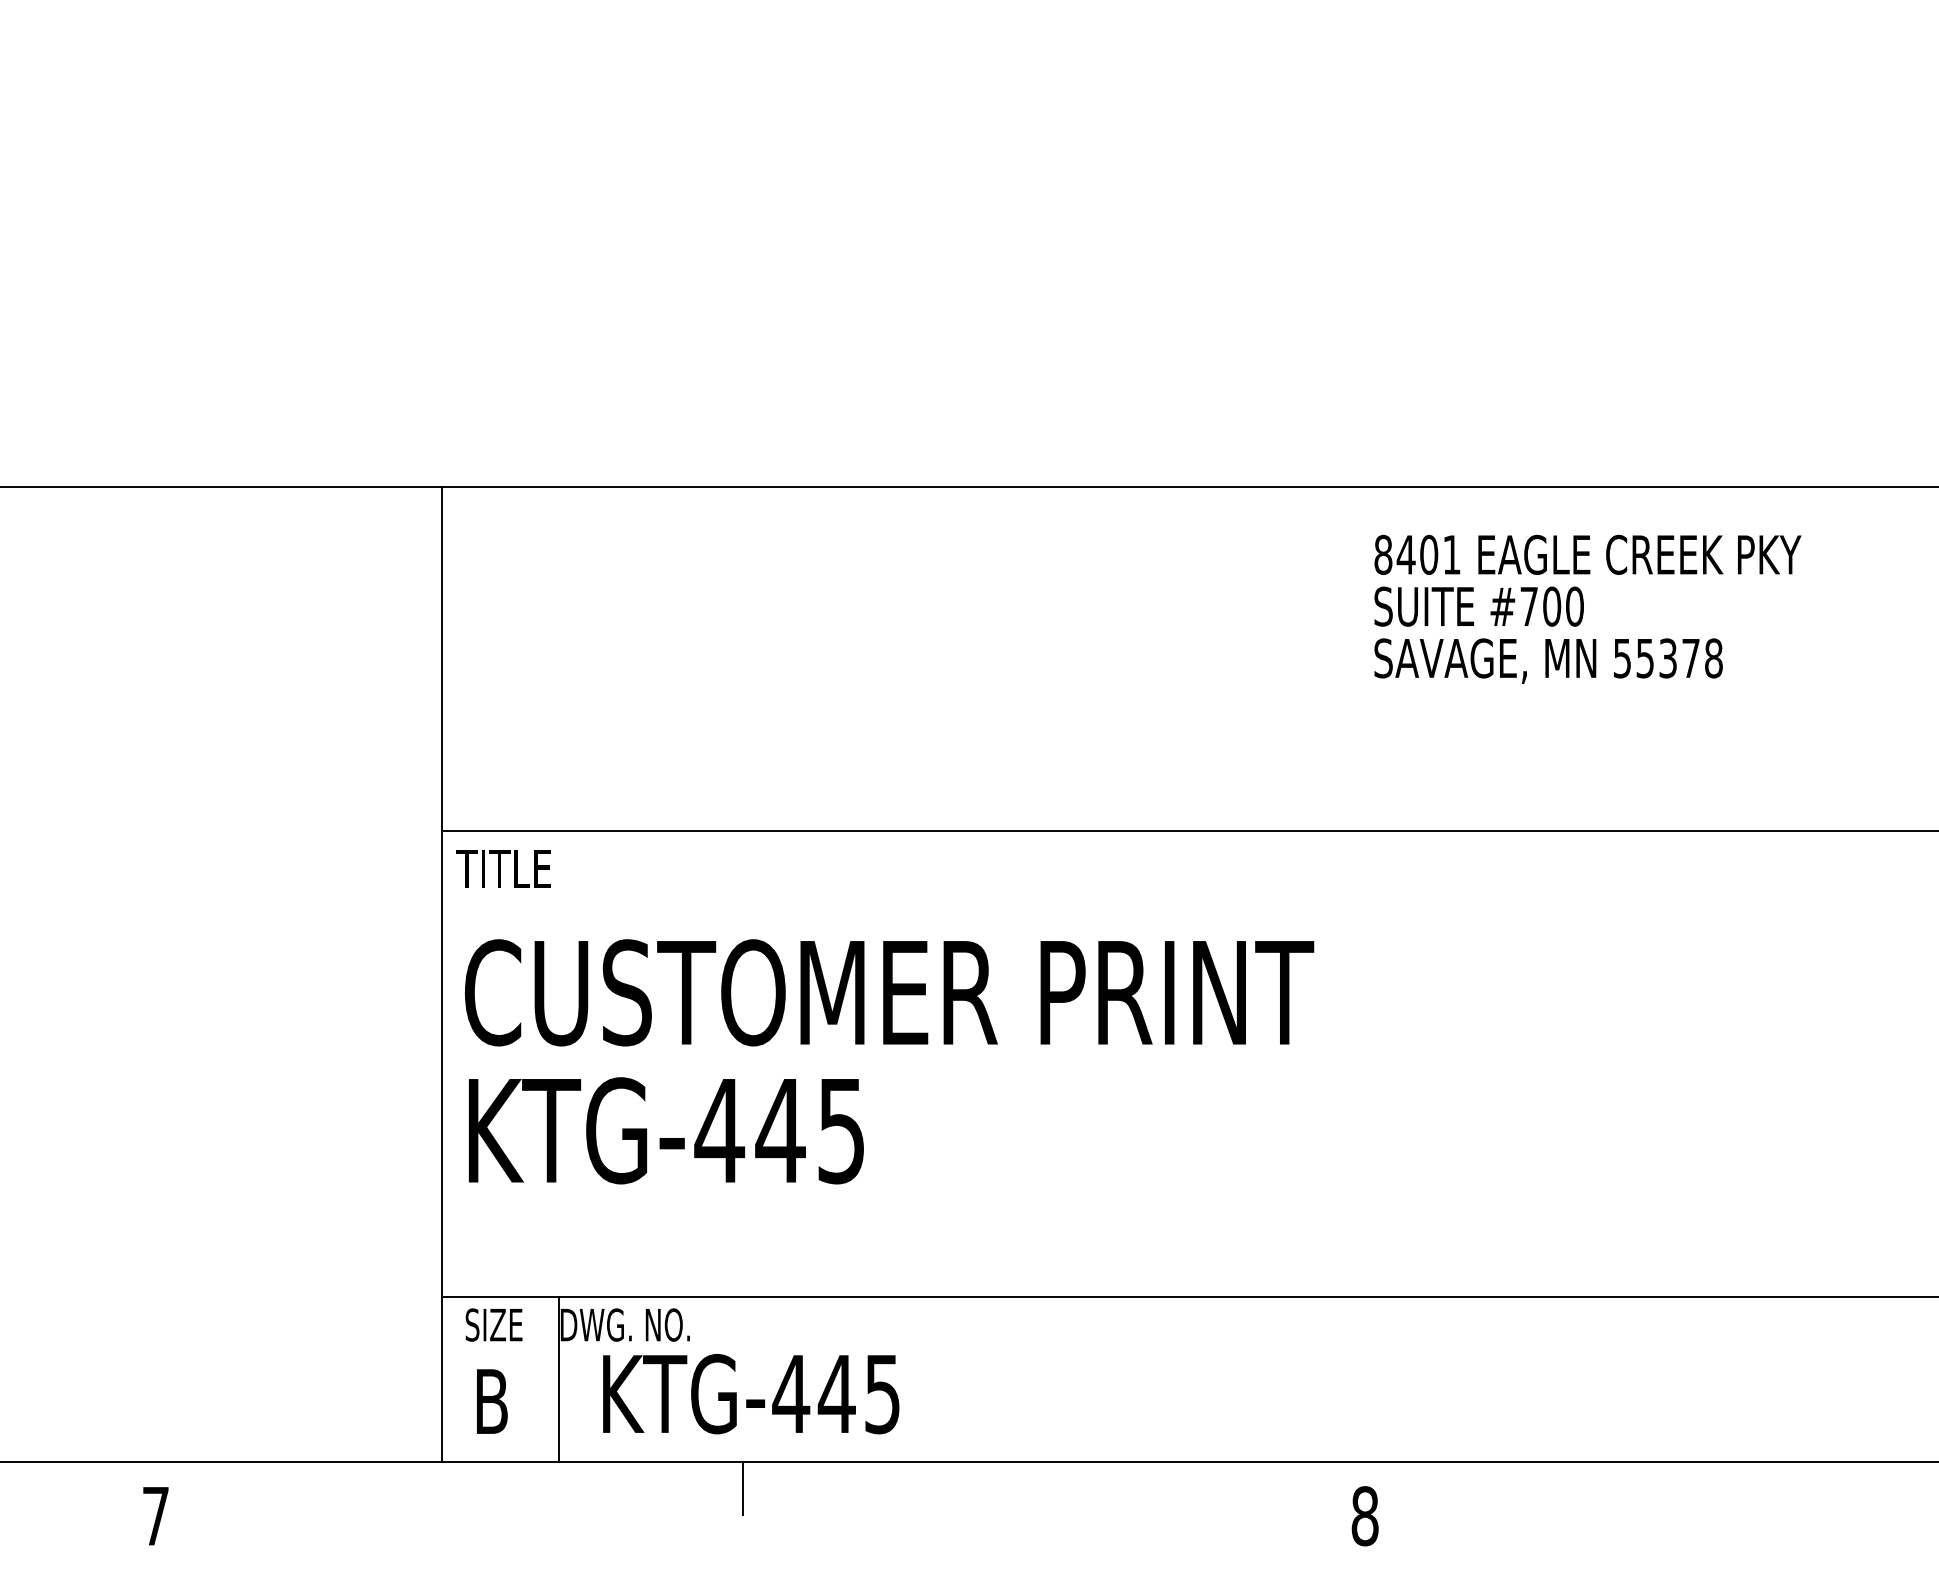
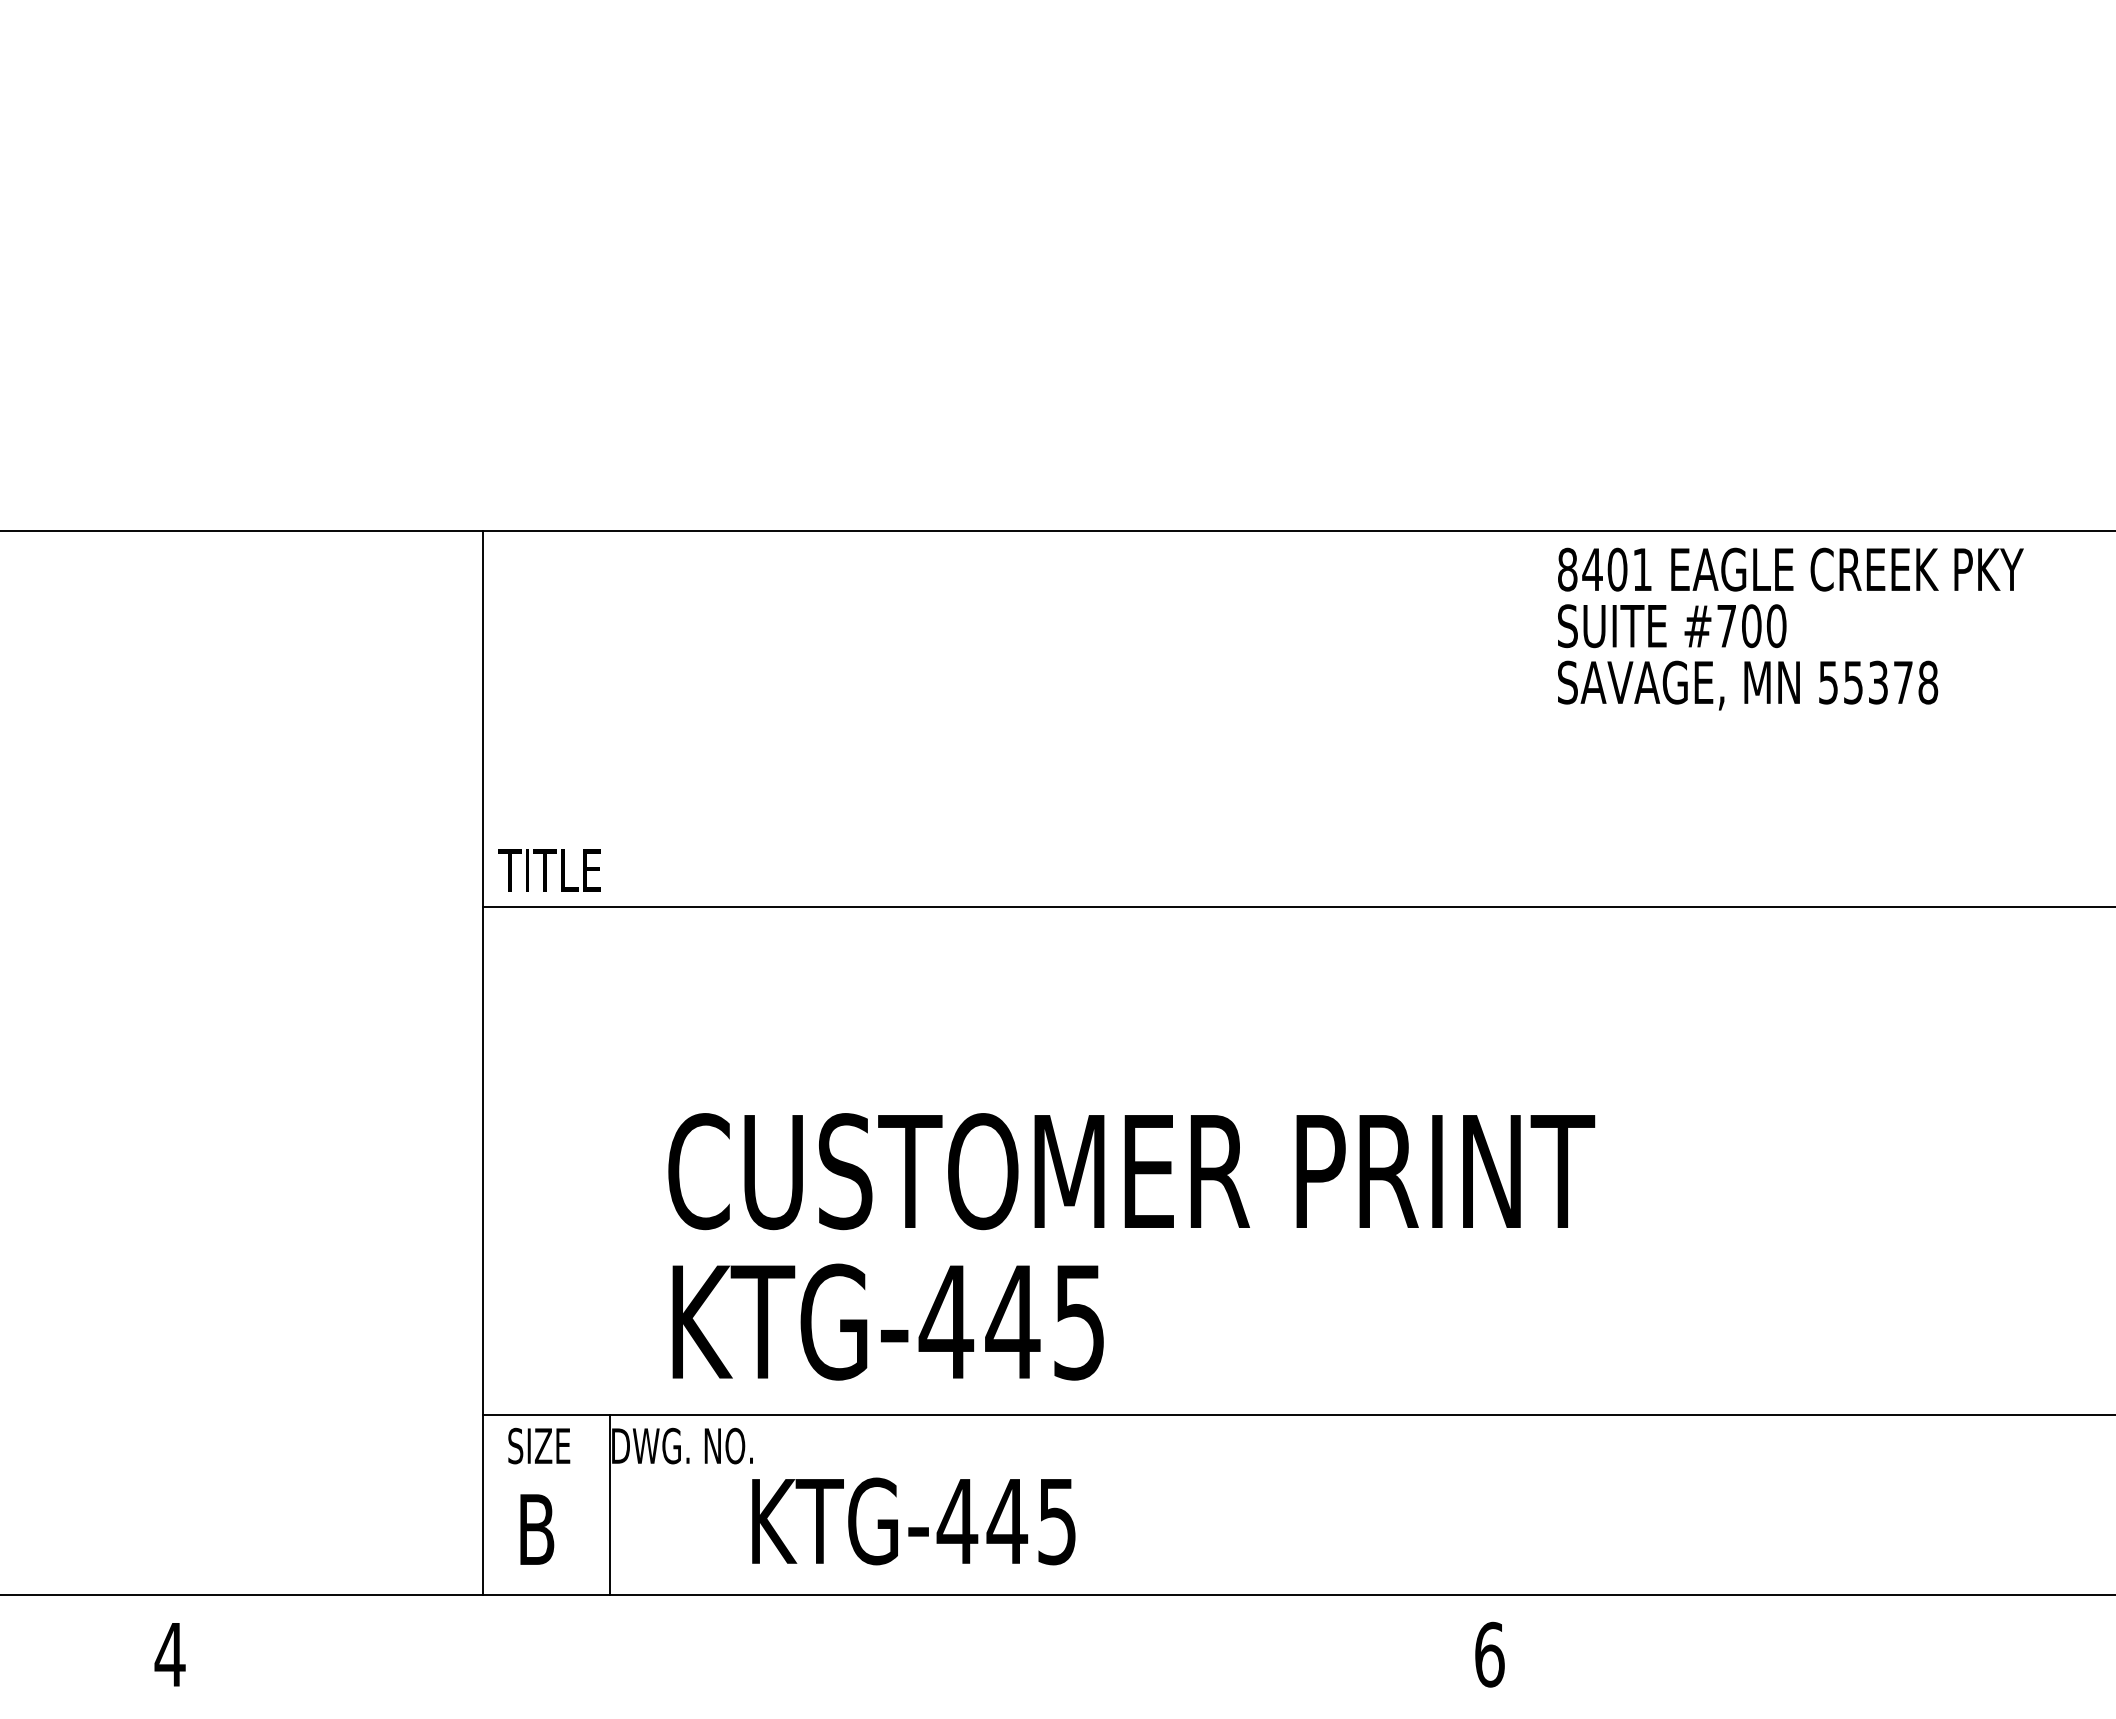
text: (1587, 608) -> (1790, 628), moved
text: (503, 869) -> (549, 870), moved
text: (889, 1061) -> (1131, 1246), moved
text: (750, 1394) -> (913, 1521), moved
line: (743, 1487) -> (811, 1623), removed
text: (155, 1516) -> (169, 1654), 7 -> 4
text: (1364, 1516) -> (1489, 1654), 8 -> 6

